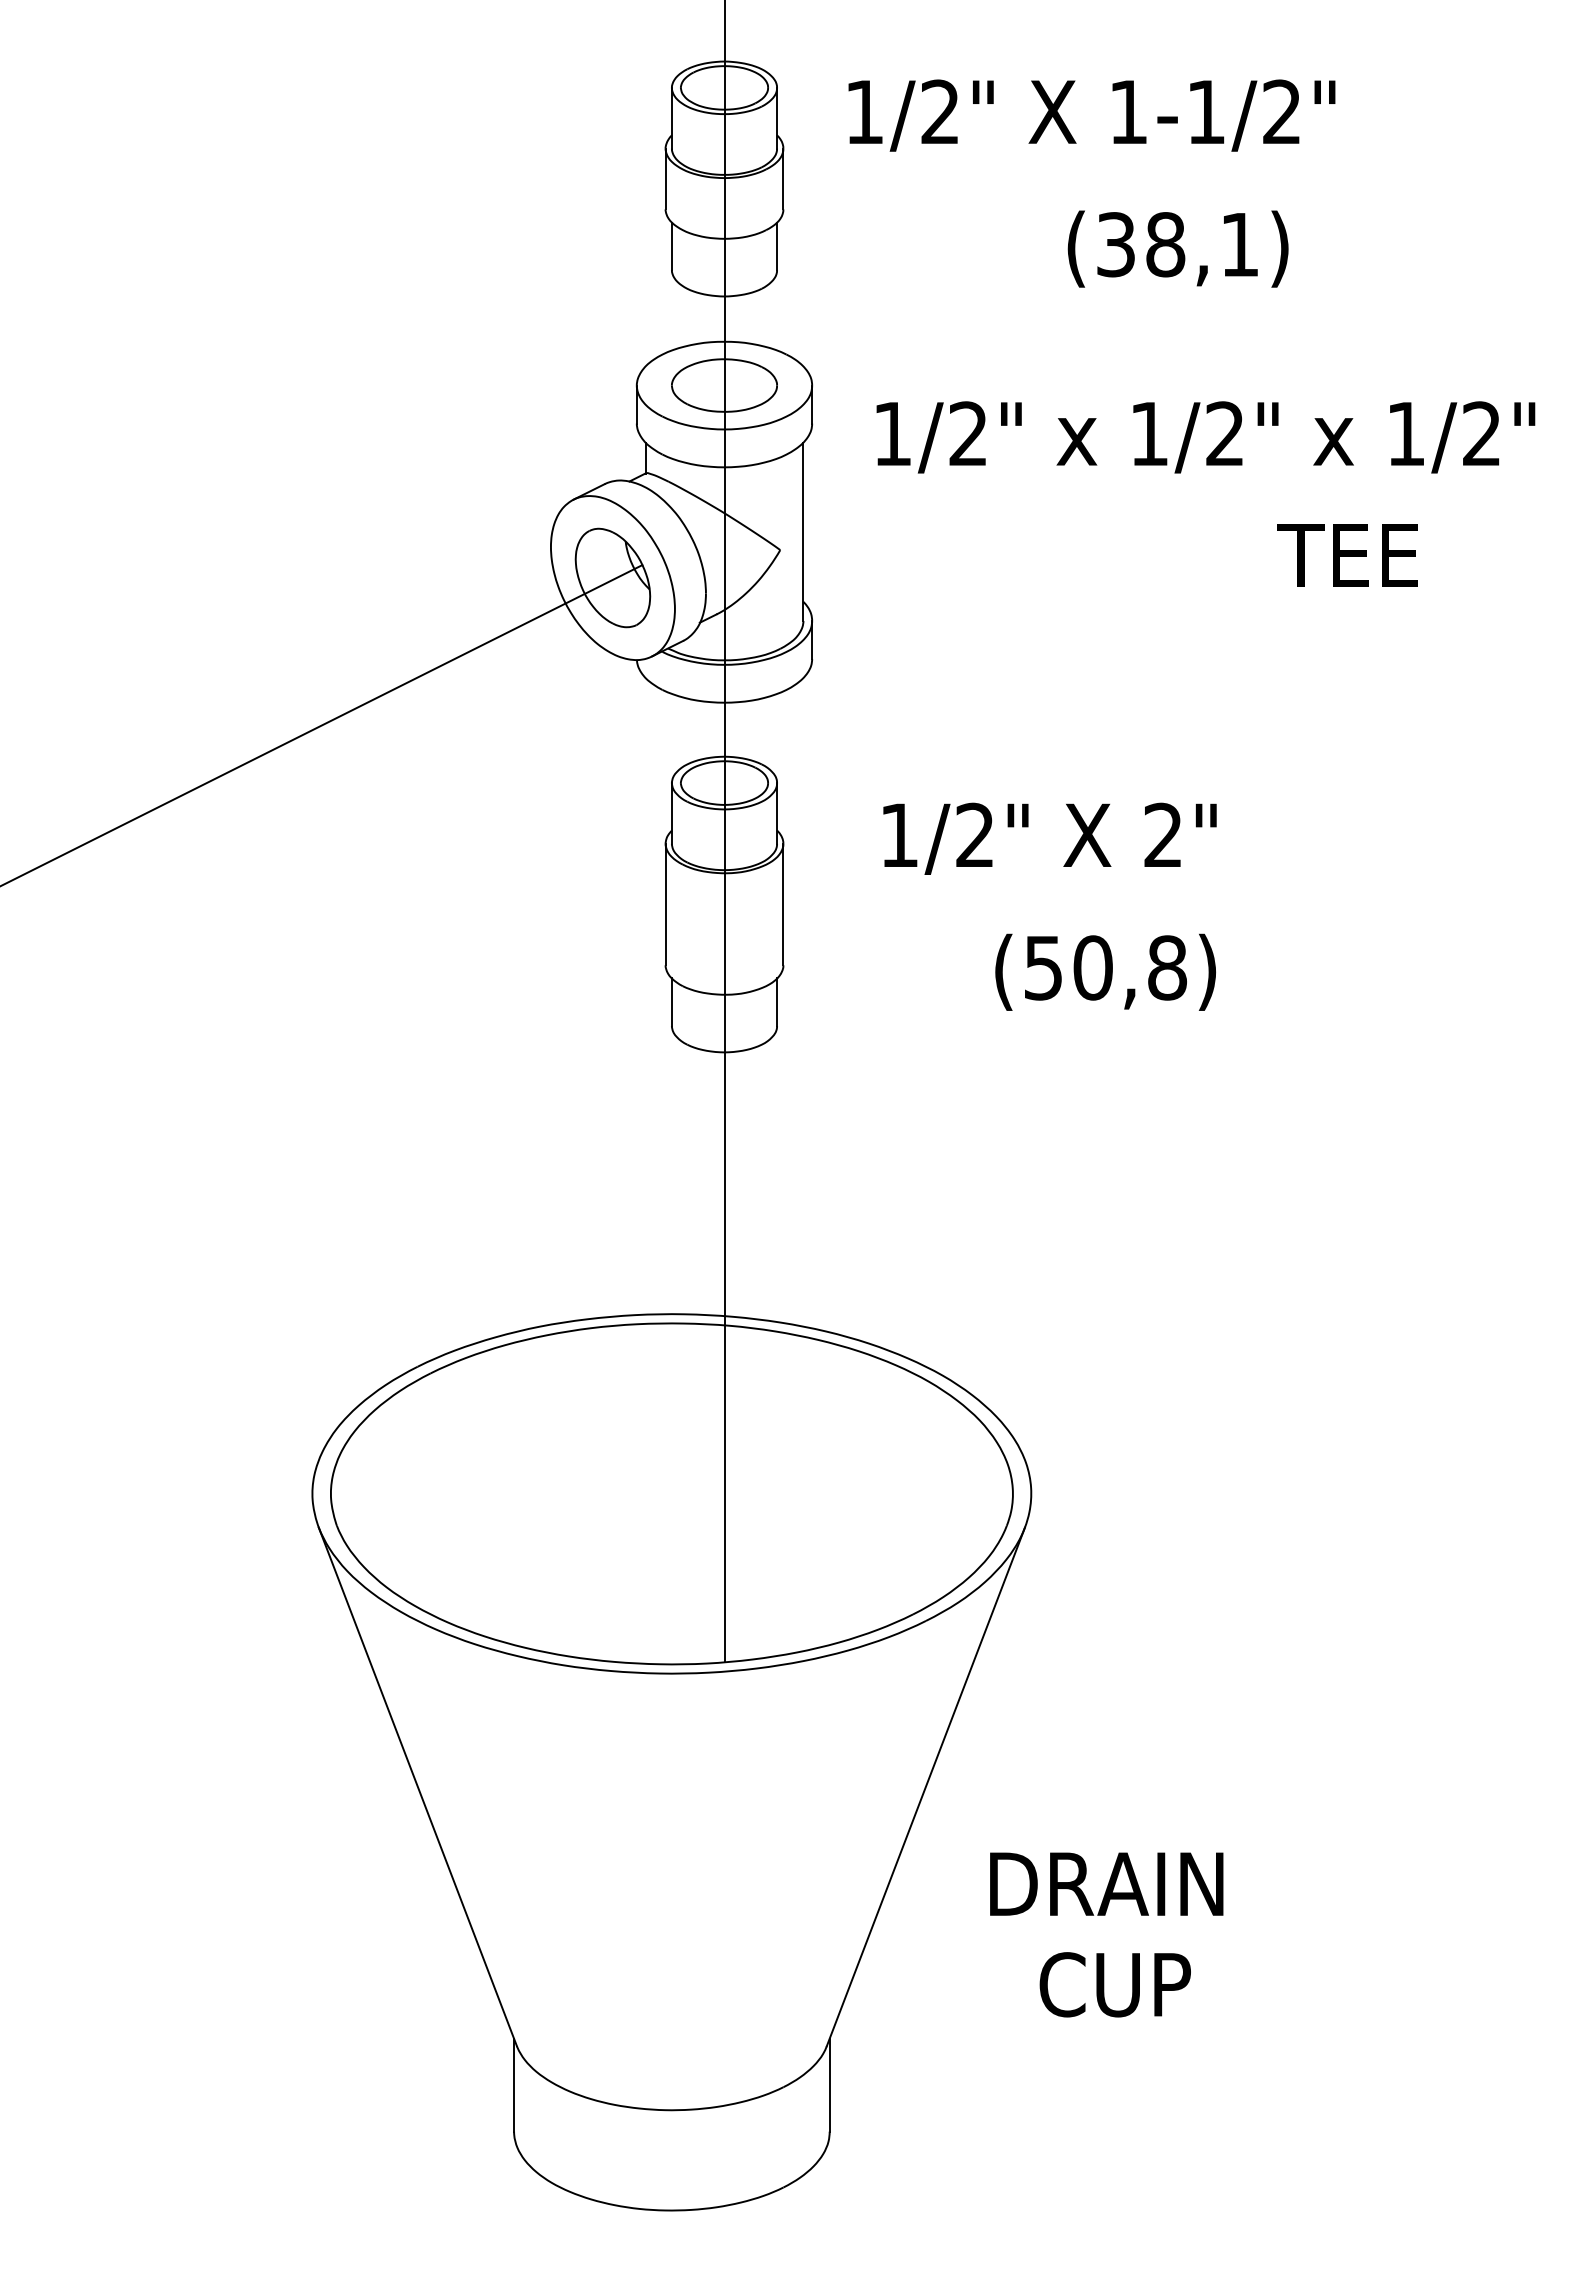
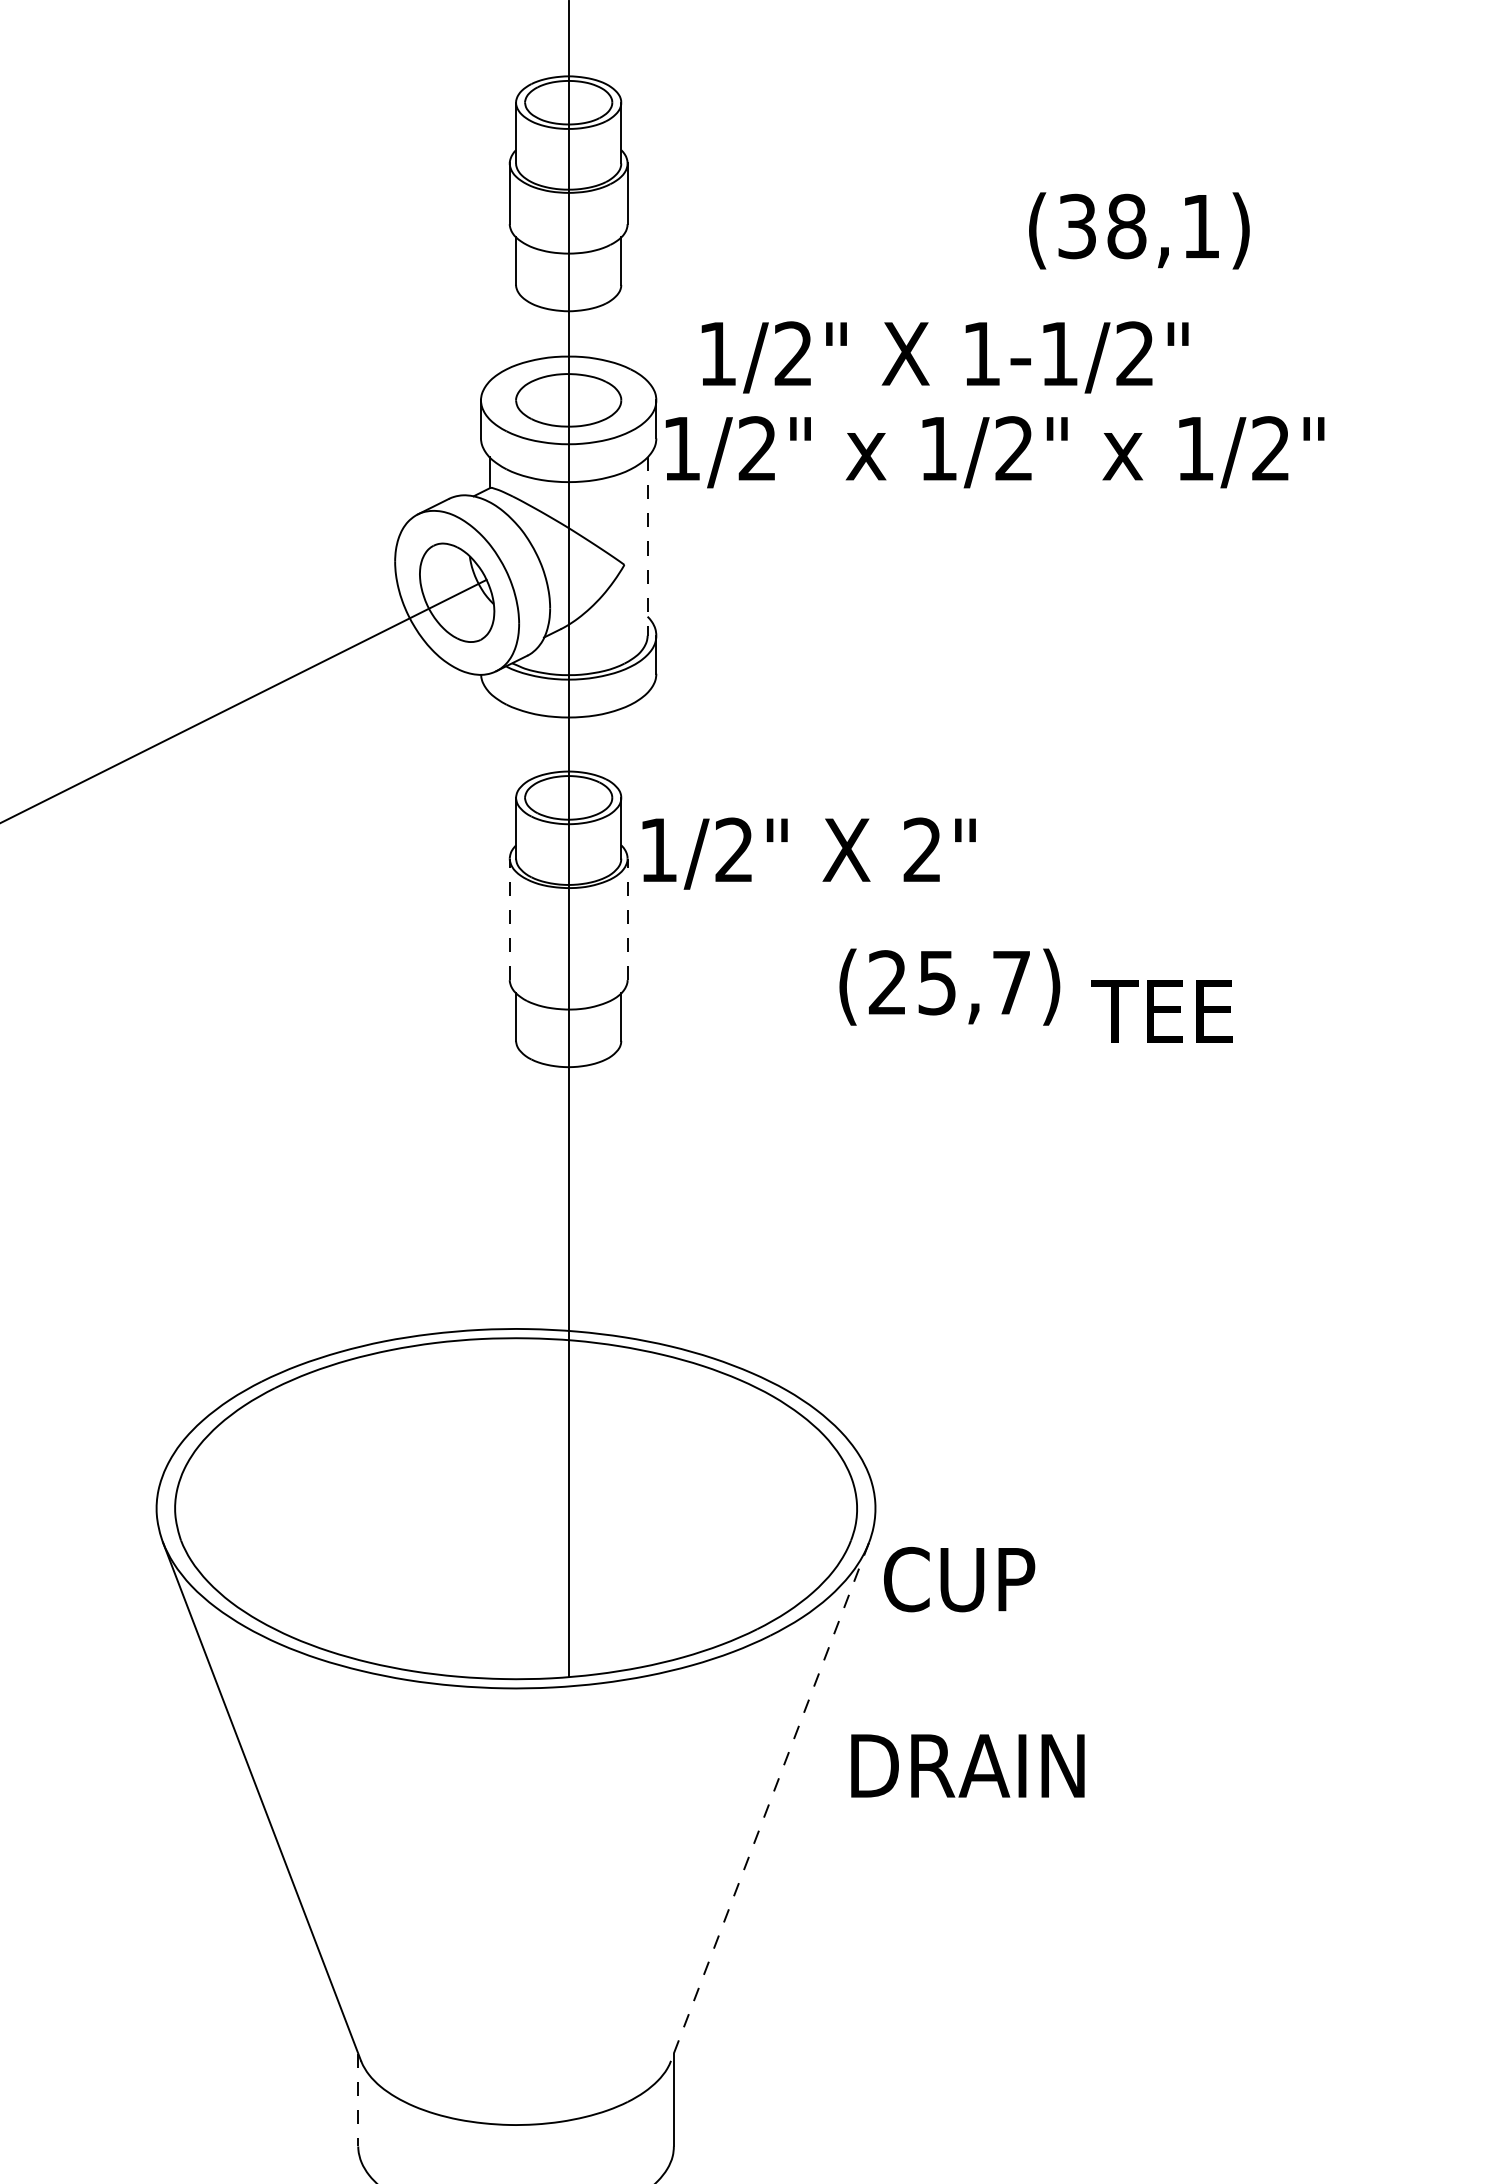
text: (1091, 115) -> (944, 357), moved
text: (1177, 248) -> (1138, 230), moved
text: (1205, 437) -> (994, 452), moved
line: (803, 532) -> (647, 547), solid -> dashed
text: (1347, 555) -> (1161, 1011), moved
text: (1049, 838) -> (808, 853), moved
line: (665, 904) -> (509, 919), solid -> dashed
line: (783, 904) -> (627, 919), solid -> dashed
text: (1105, 967) -> (949, 982), (50,8) -> (25,7)
line: (925, 1787) -> (769, 1802), solid -> dashed
text: (1106, 1883) -> (967, 1765), moved
text: (1114, 1984) -> (958, 1579), moved
line: (514, 2085) -> (358, 2100), solid -> dashed

